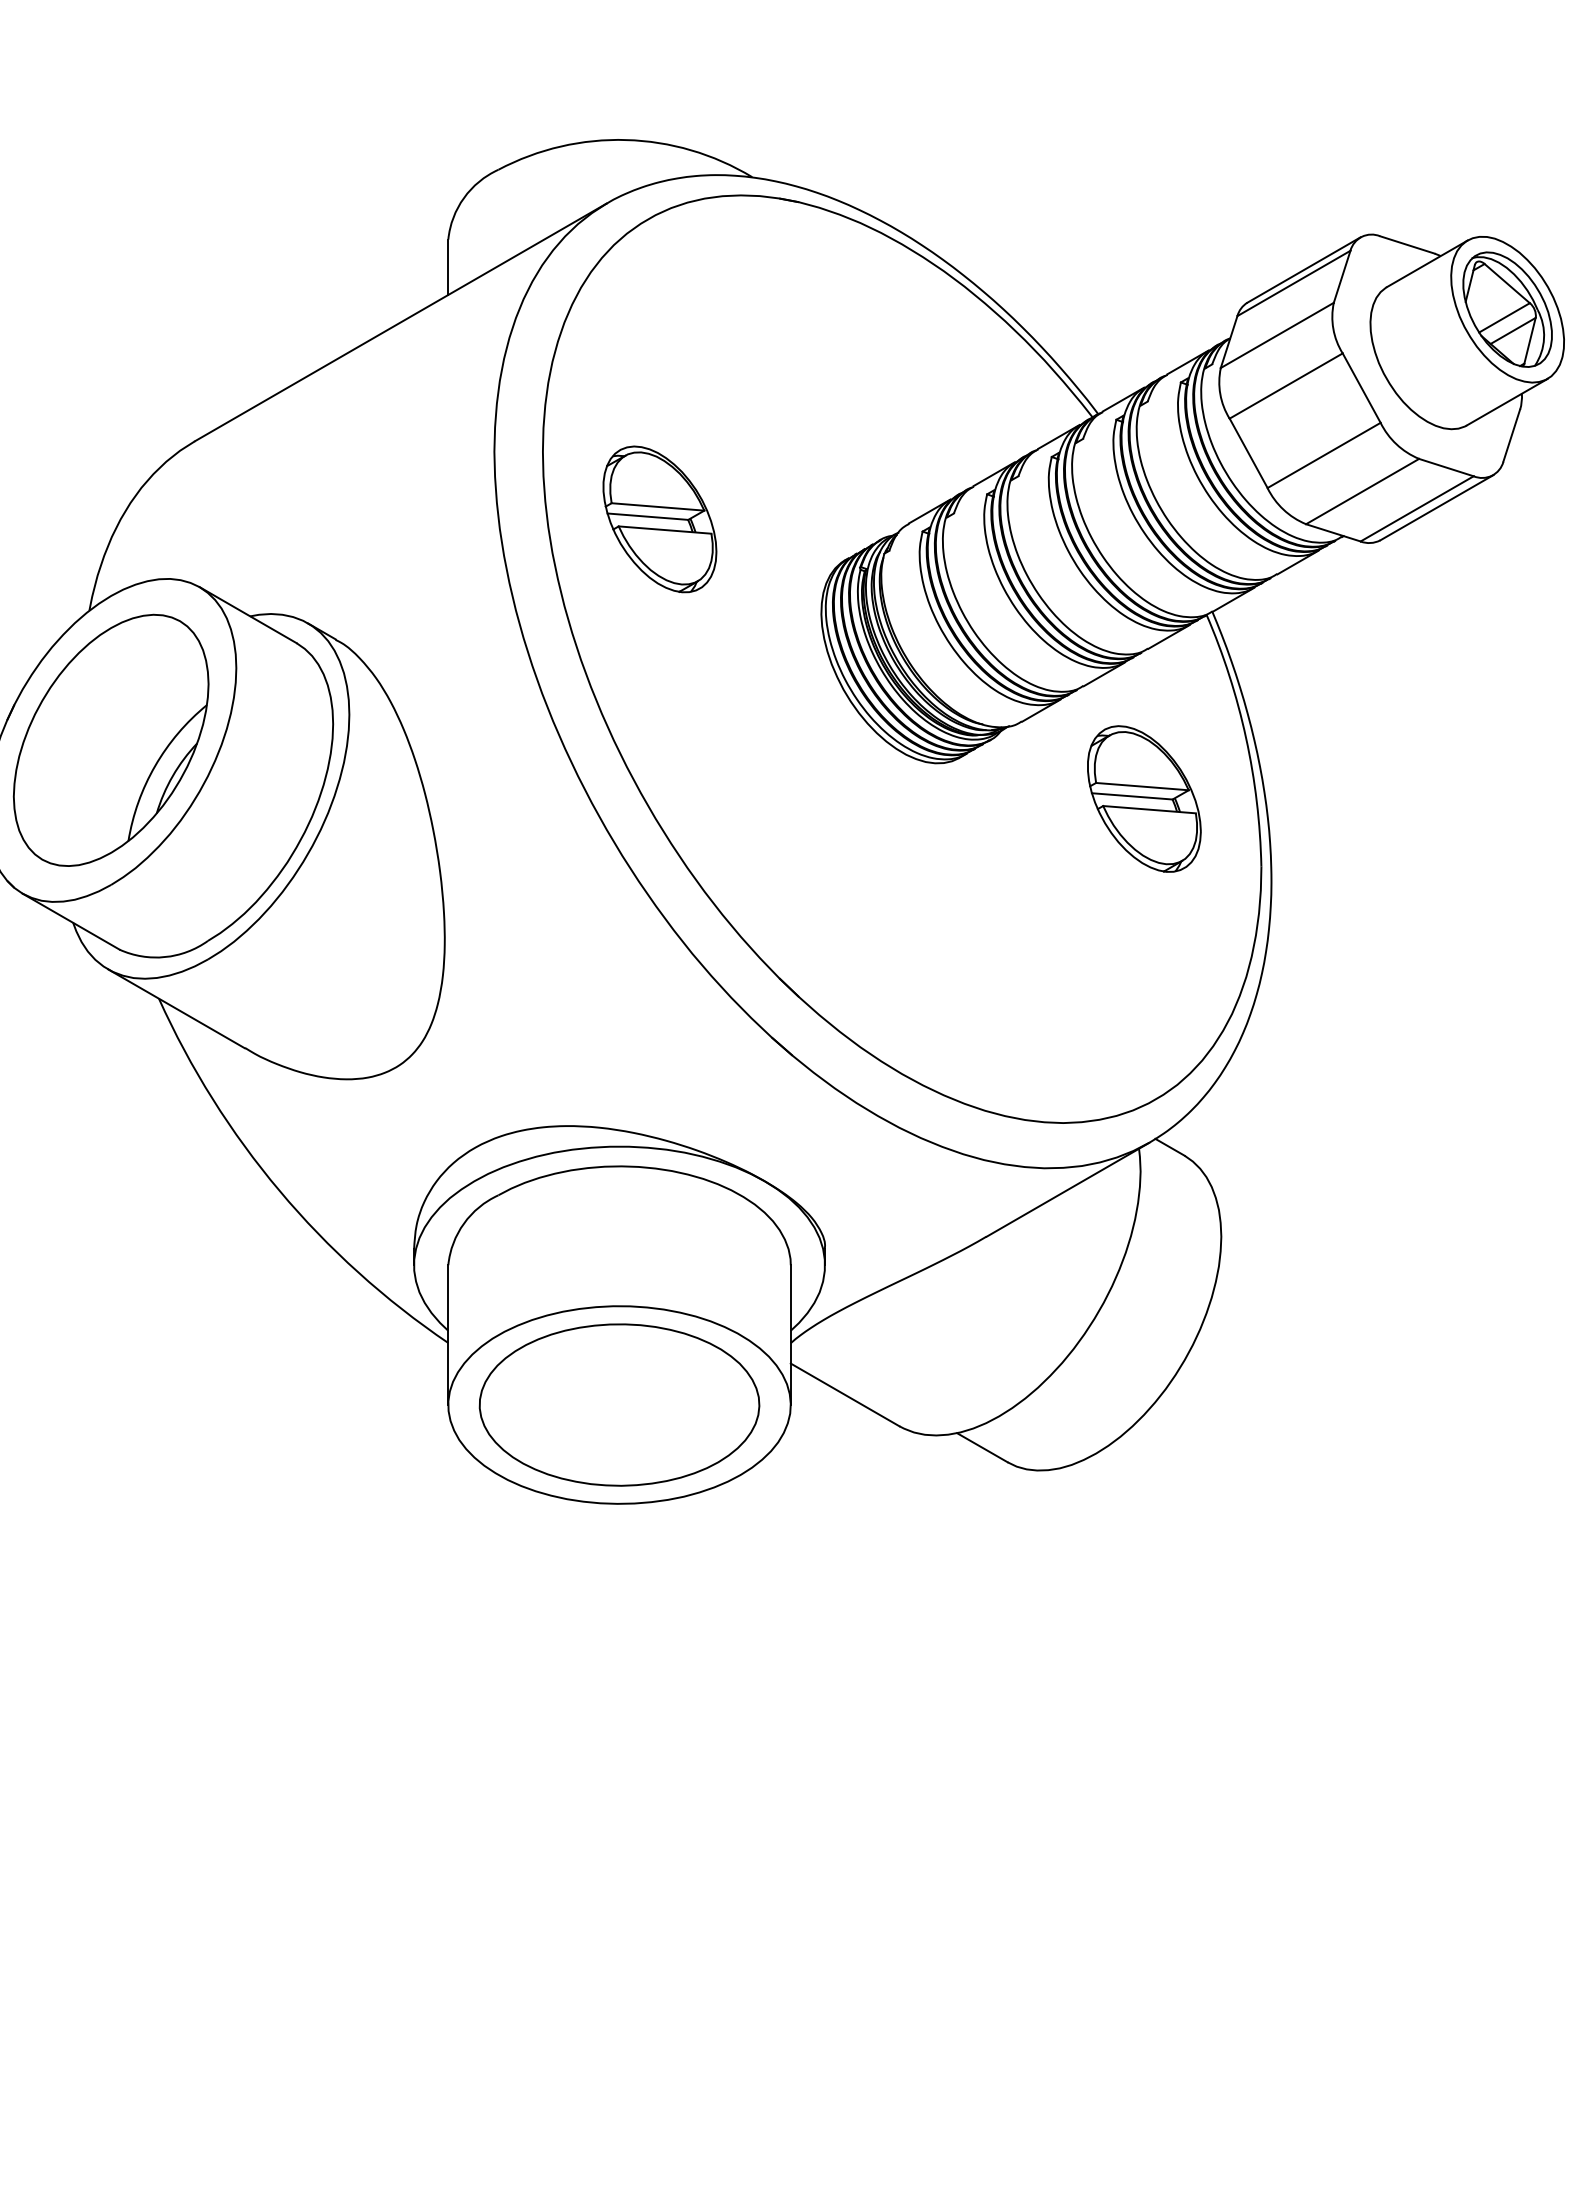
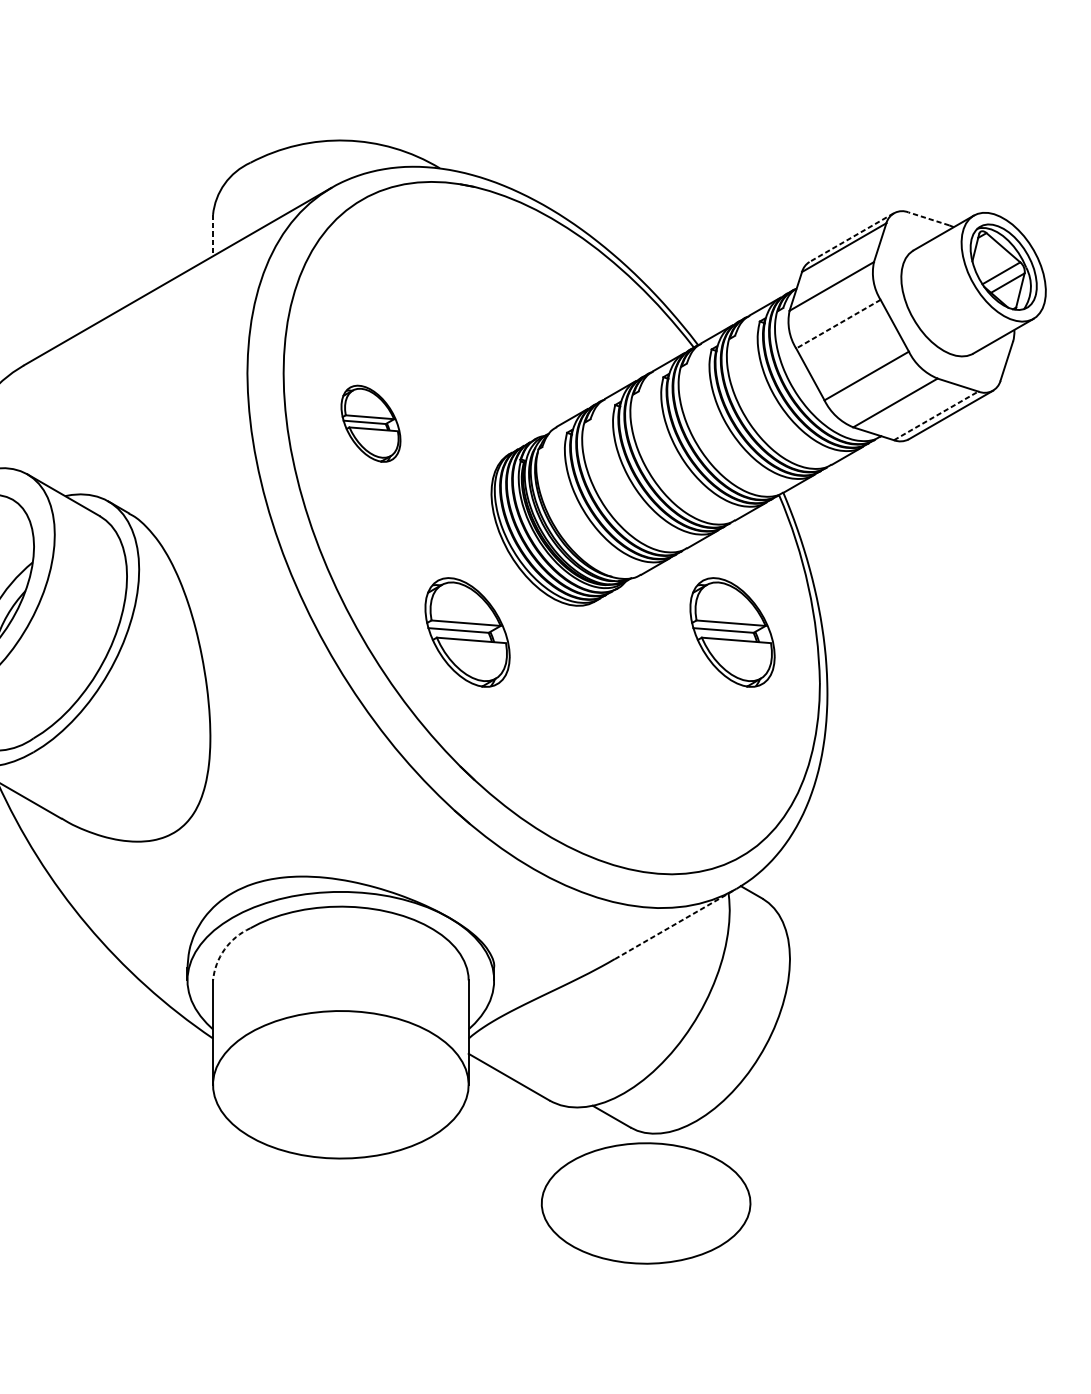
line: (1407, 244) -> (928, 218), solid -> dashed
line: (448, 267) -> (213, 235), solid -> dashed
line: (1303, 270) -> (851, 237), solid -> dashed
line: (1285, 386) -> (837, 324), solid -> dashed
line: (1417, 508) -> (936, 415), solid -> dashed
part: (659, 519) -> (370, 423), size x0.7
part: (789, 798) -> (467, 632), added
line: (1067, 1189) -> (675, 923), solid -> dashed
arc: (464, 1223) -> (225, 949), solid -> dashed
part: (619, 1404) -> (646, 1203), moved

